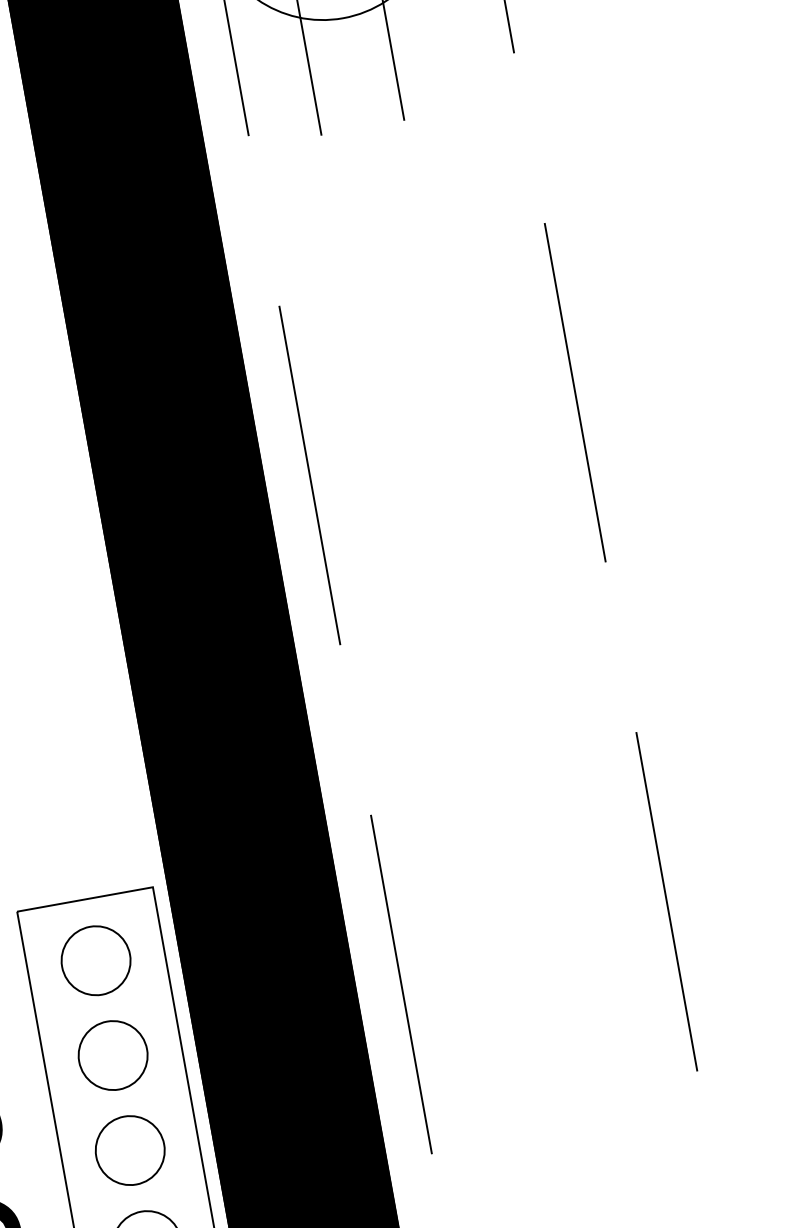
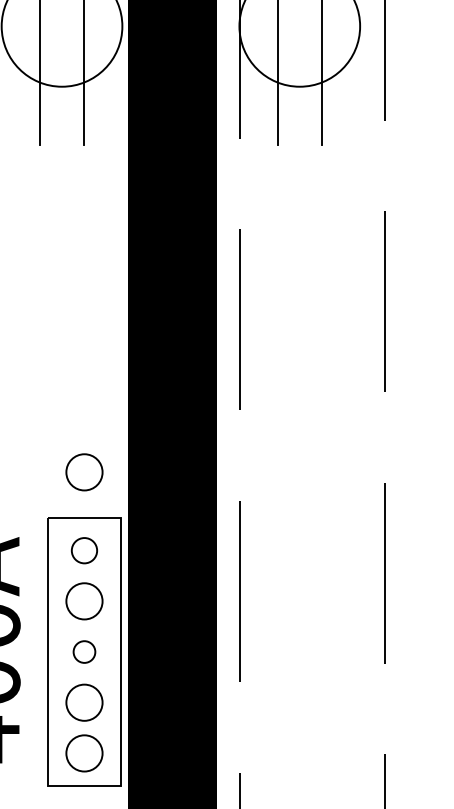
circle: (69, 813) -> (84, 472), added
circle: (96, 960) -> (84, 550), size x0.7
circle: (130, 1149) -> (84, 651), size x0.6

